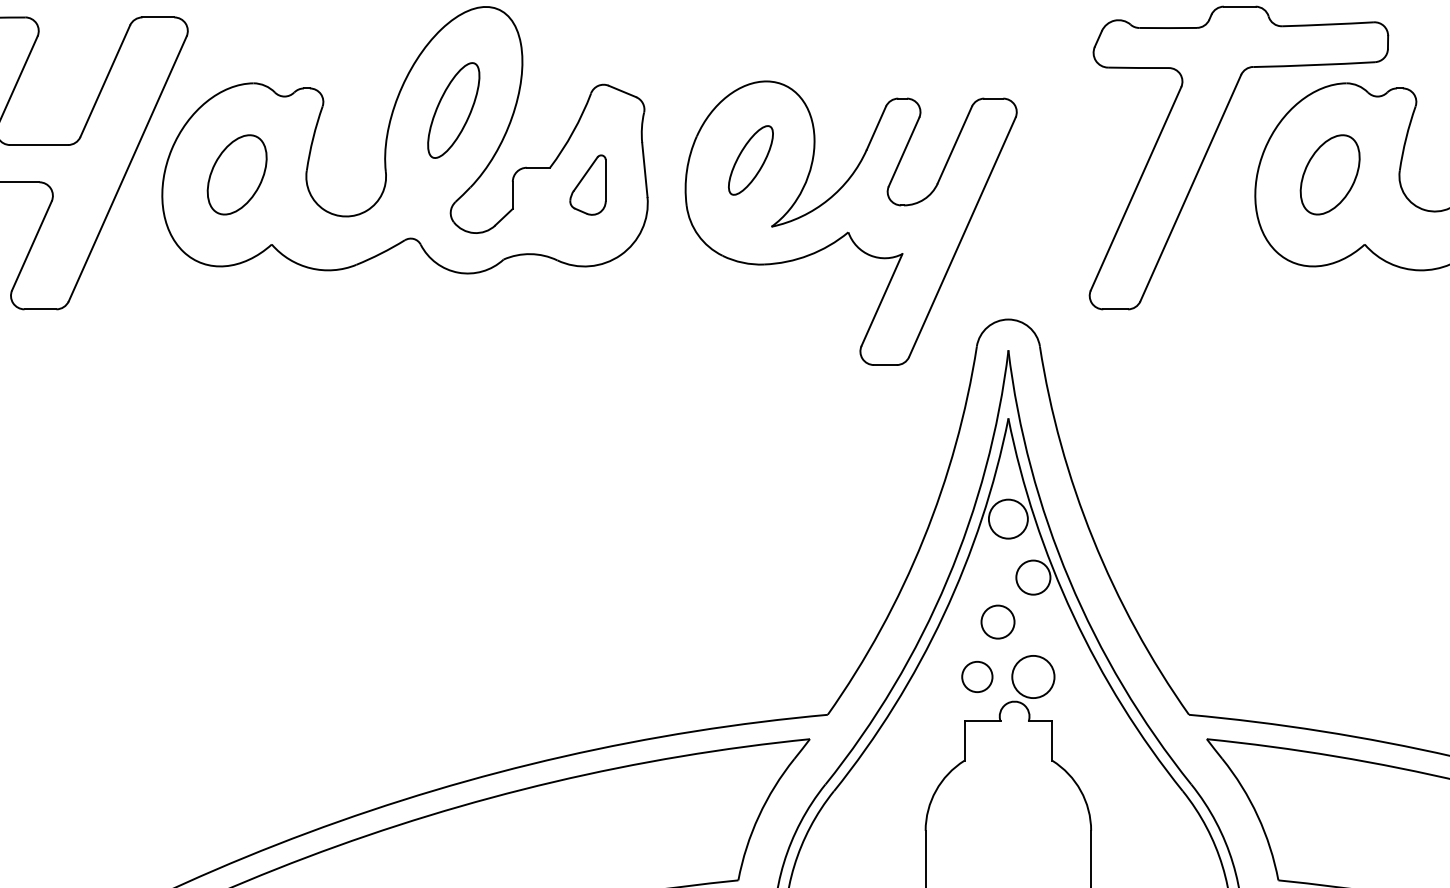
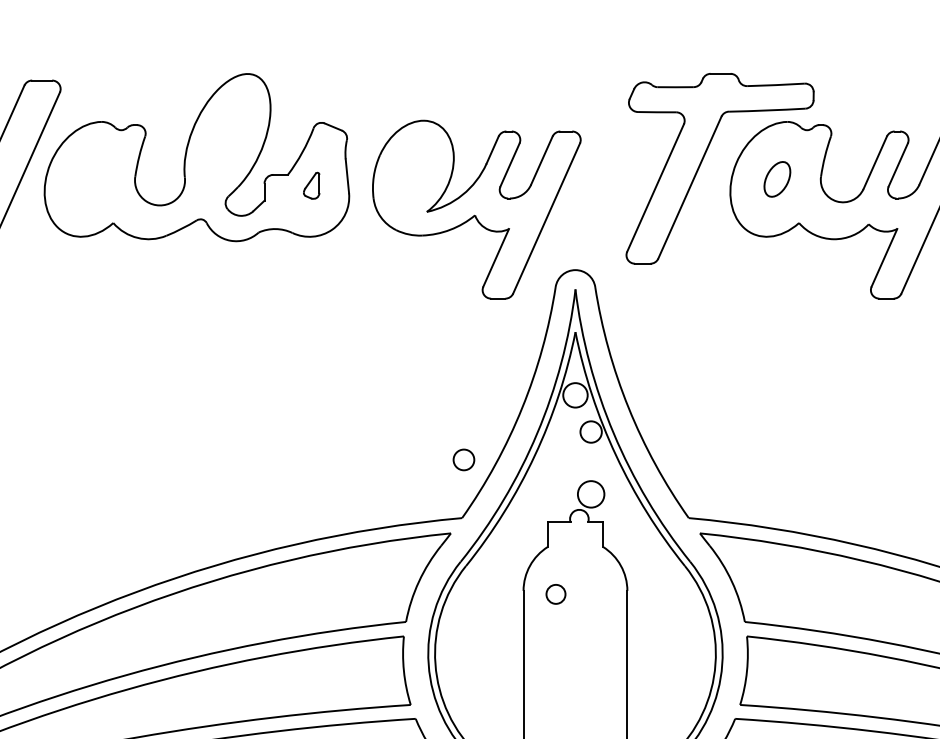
part: (453, 109) -> (227, 138), removed
part: (750, 159) -> (413, 169), removed
part: (236, 175) -> (91, 179), removed
part: (1330, 175) -> (777, 179), size x0.7
part: (587, 184) -> (311, 185), size x0.7
circle: (997, 621) -> (463, 459), moved
circle: (976, 677) -> (555, 594), moved

